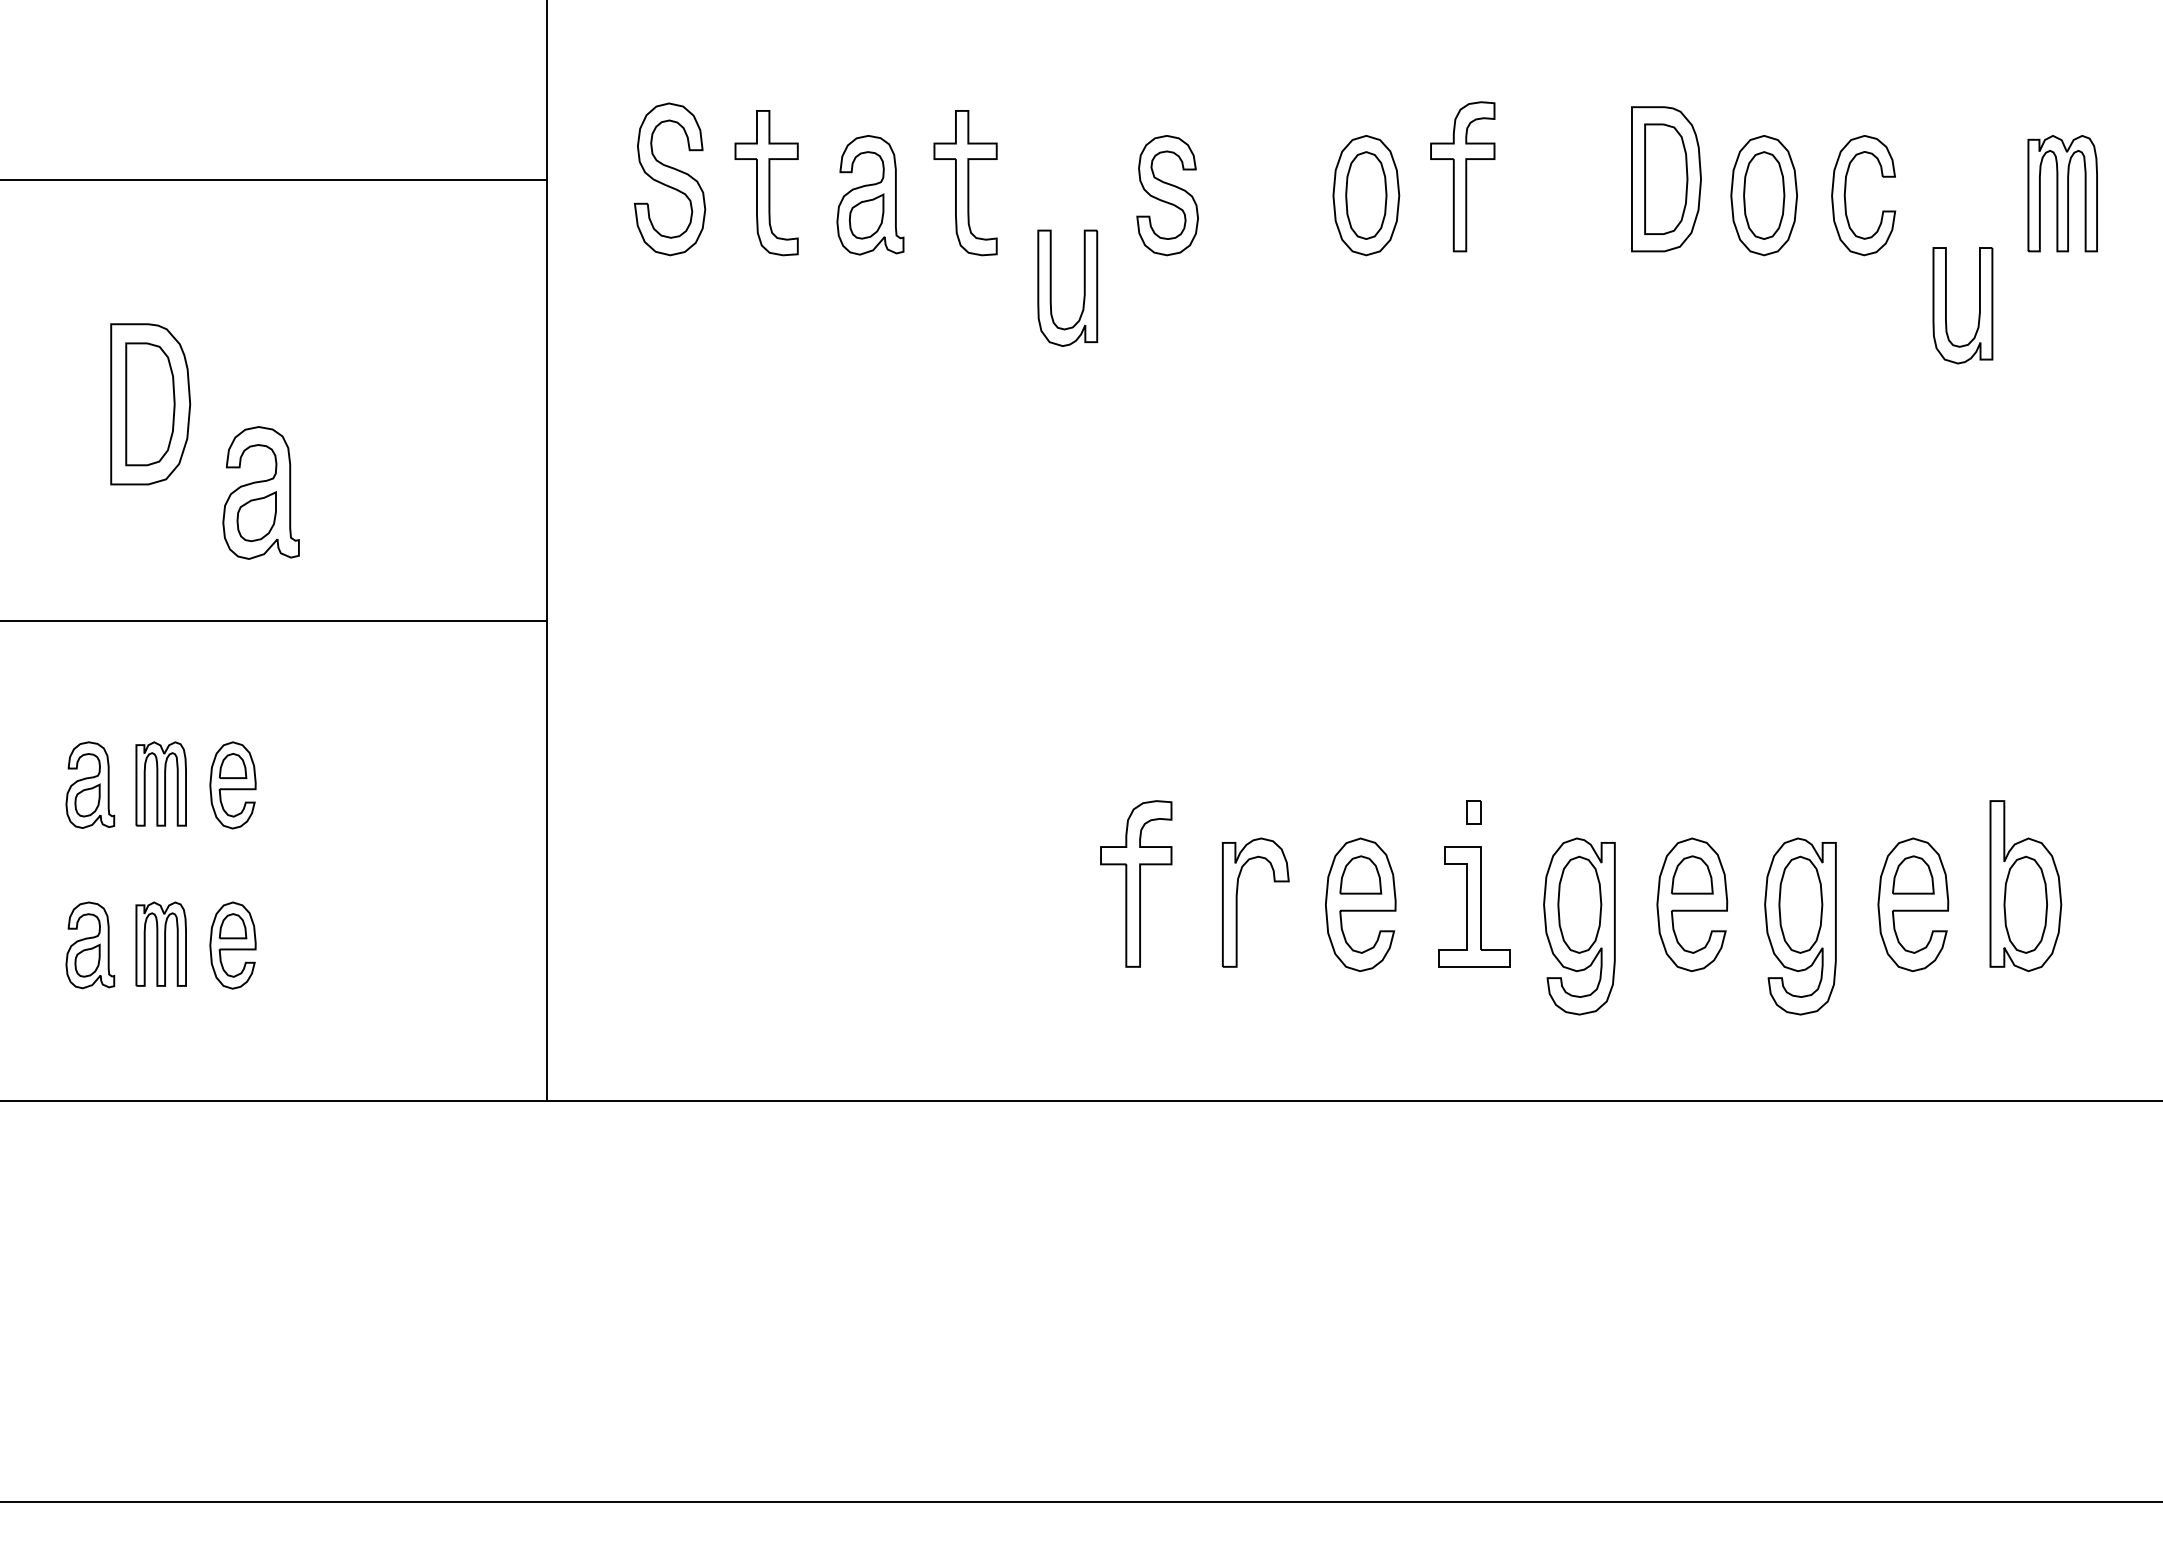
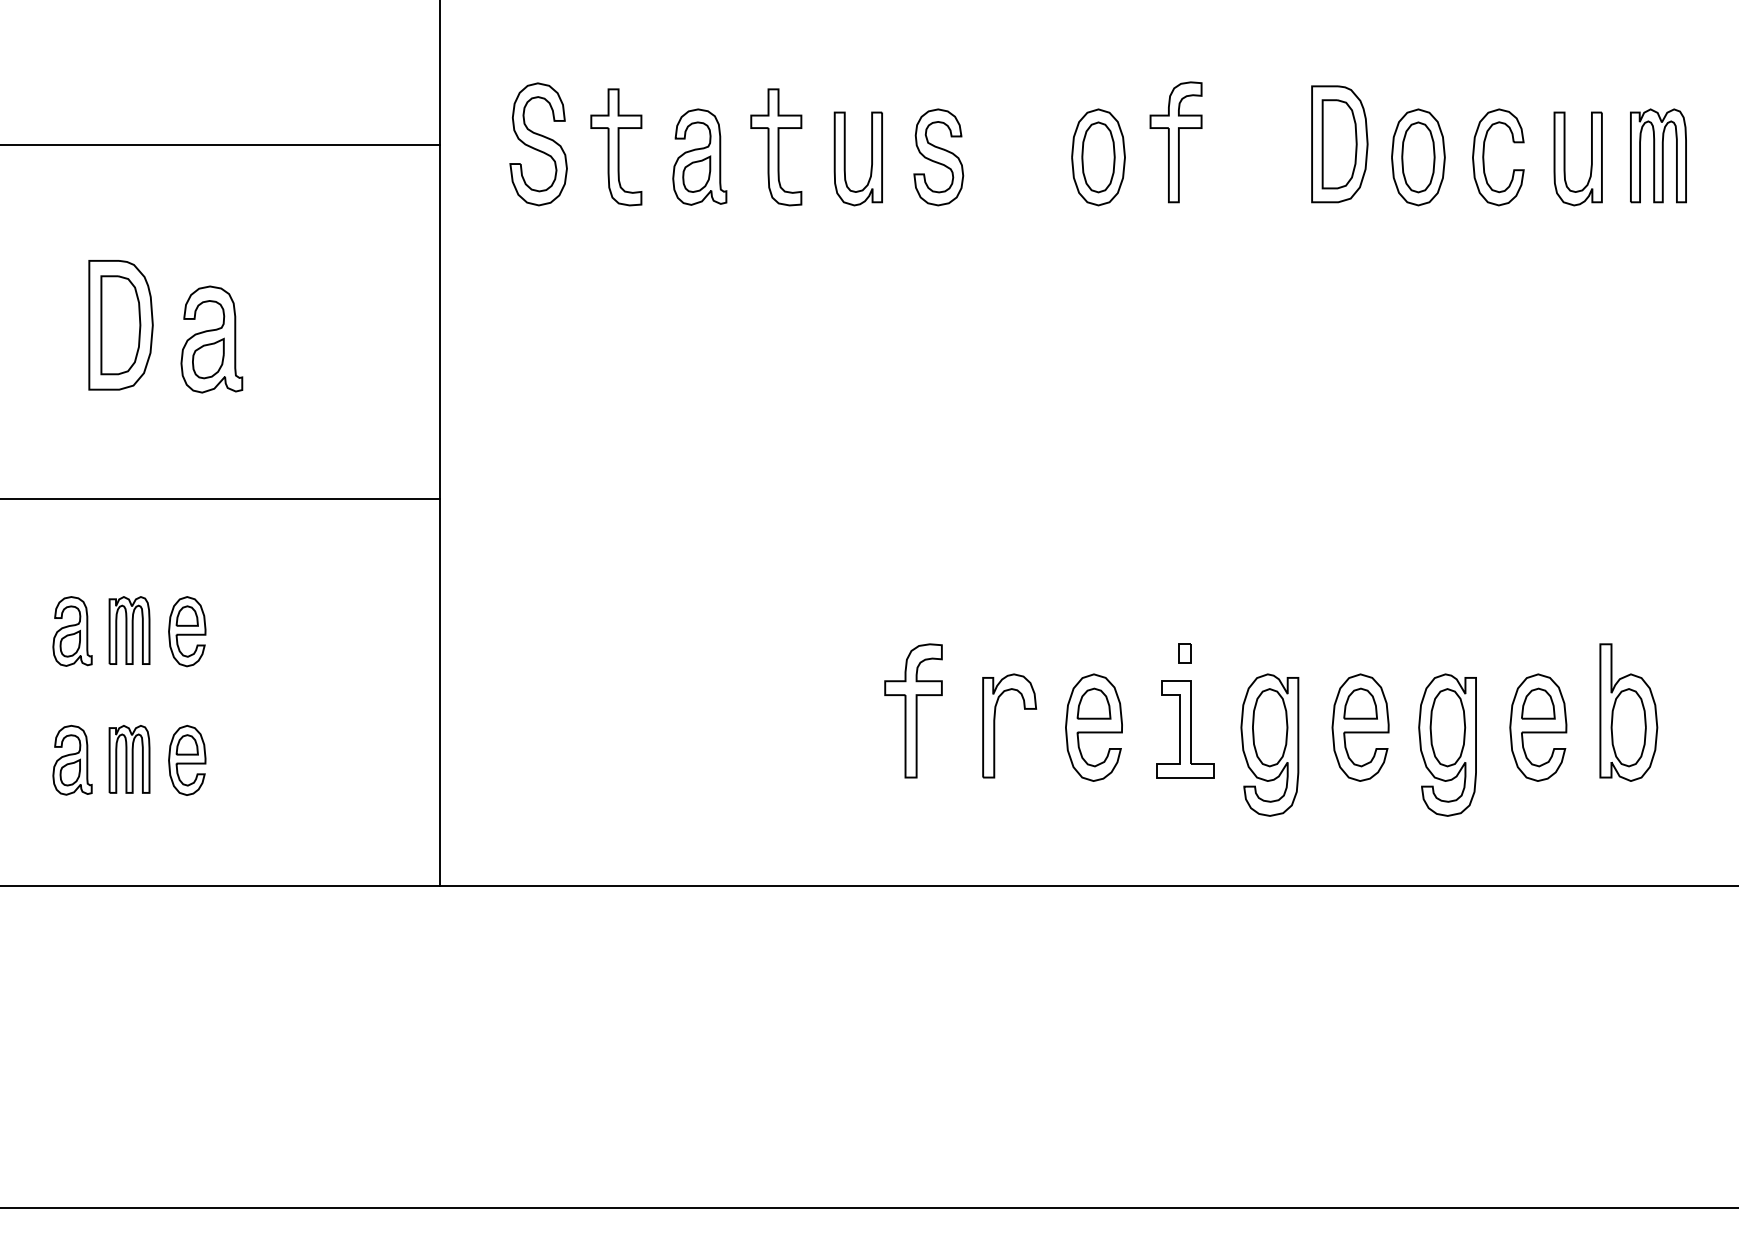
part: (1051, 287) -> (845, 158), moved
part: (1947, 305) -> (1565, 158), moved
part: (260, 492) -> (211, 339), moved

